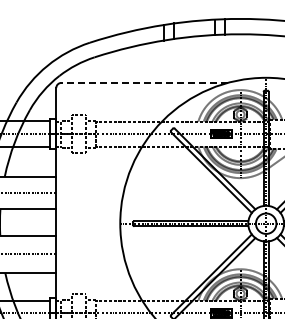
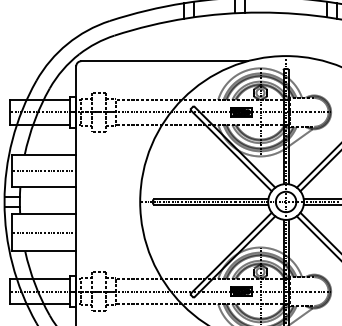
line: (144, 83) -> (164, 61), dashed -> solid

